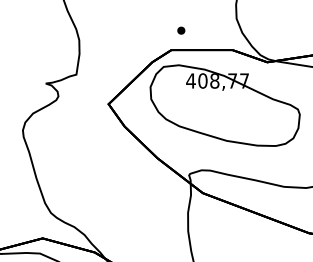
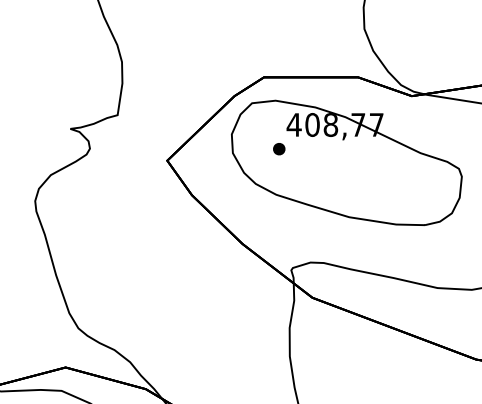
part: (181, 30) -> (279, 148), moved

